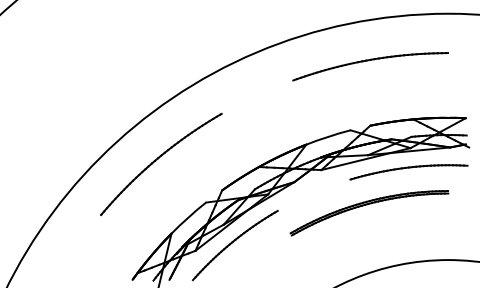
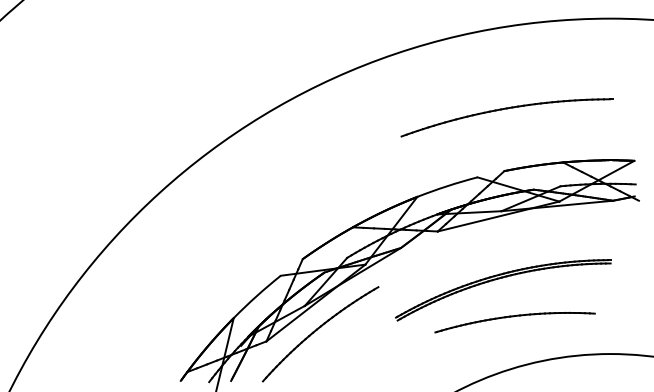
part: (370, 60) -> (506, 109), moved
part: (157, 159) -> (214, 217), removed
part: (408, 172) -> (514, 322), moved

